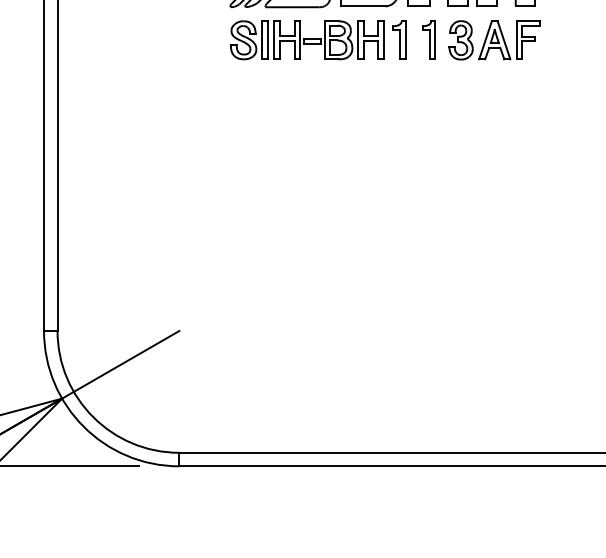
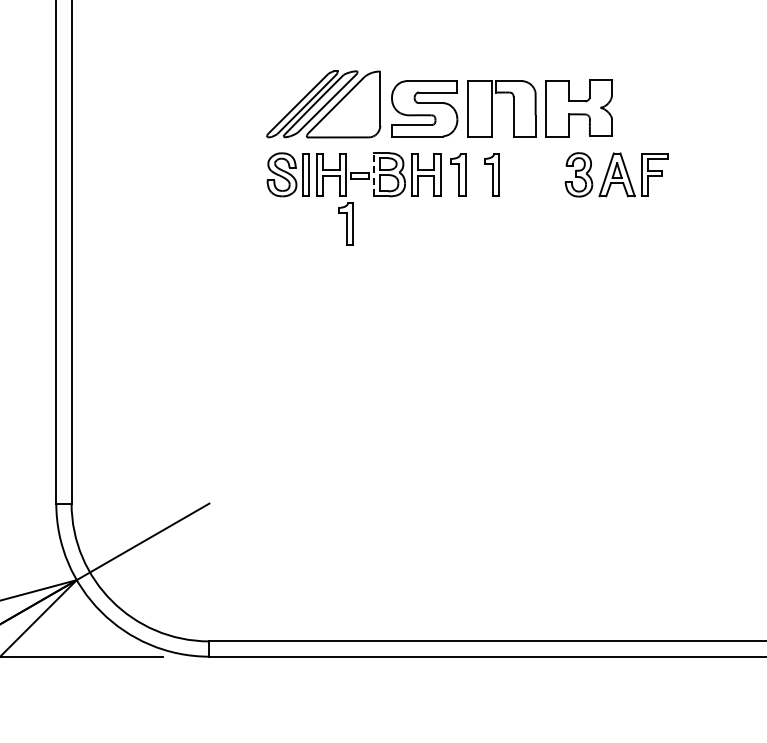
line: (324, 40) -> (373, 174), solid -> dashed
part: (494, 40) -> (616, 174), moved
part: (299, 83) -> (345, 223), added

